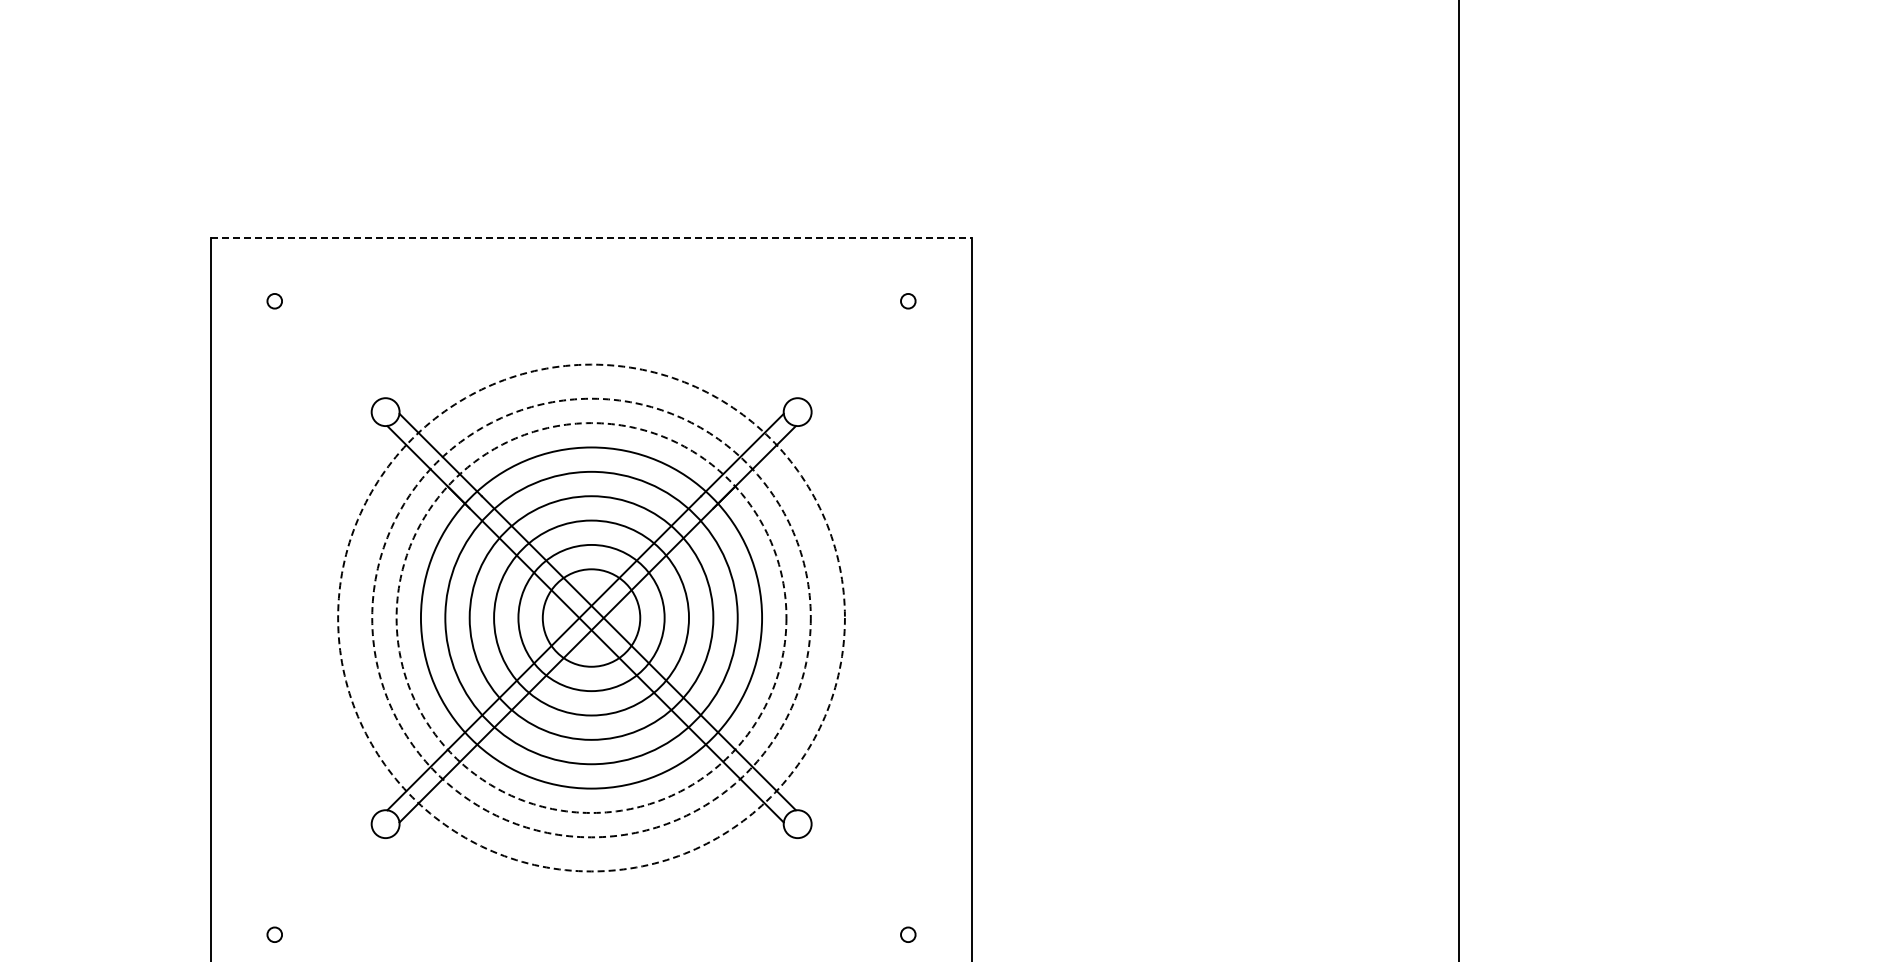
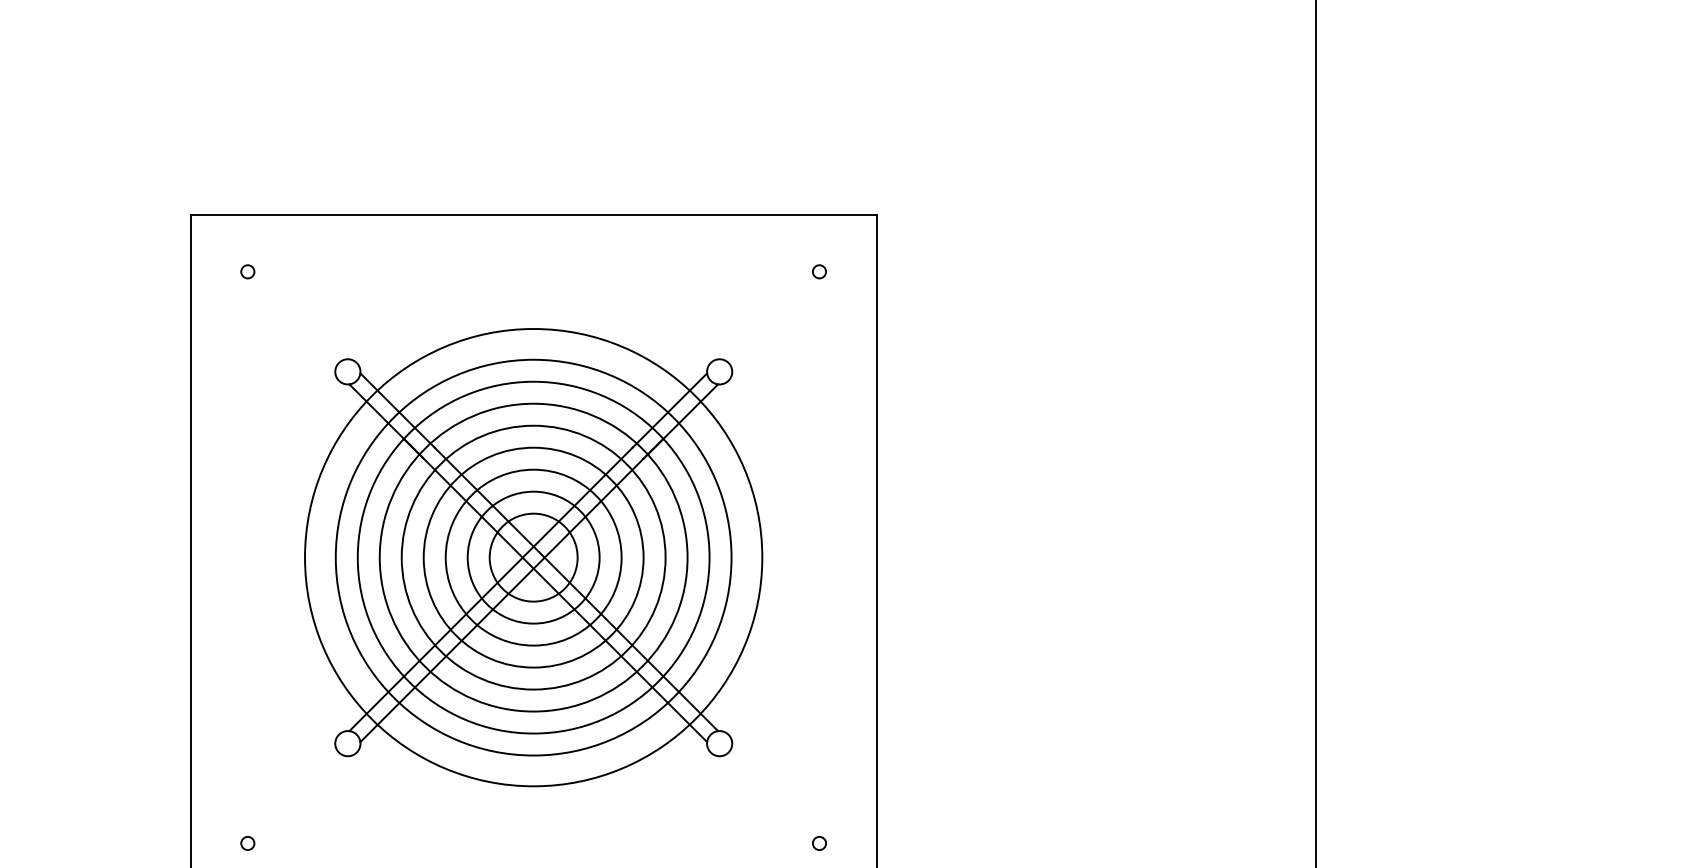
line: (592, 237) -> (534, 214), dashed -> solid
circle: (591, 617) -> (533, 557), dashed -> solid
circle: (591, 617) -> (533, 557), dashed -> solid
circle: (591, 617) -> (533, 557), dashed -> solid

